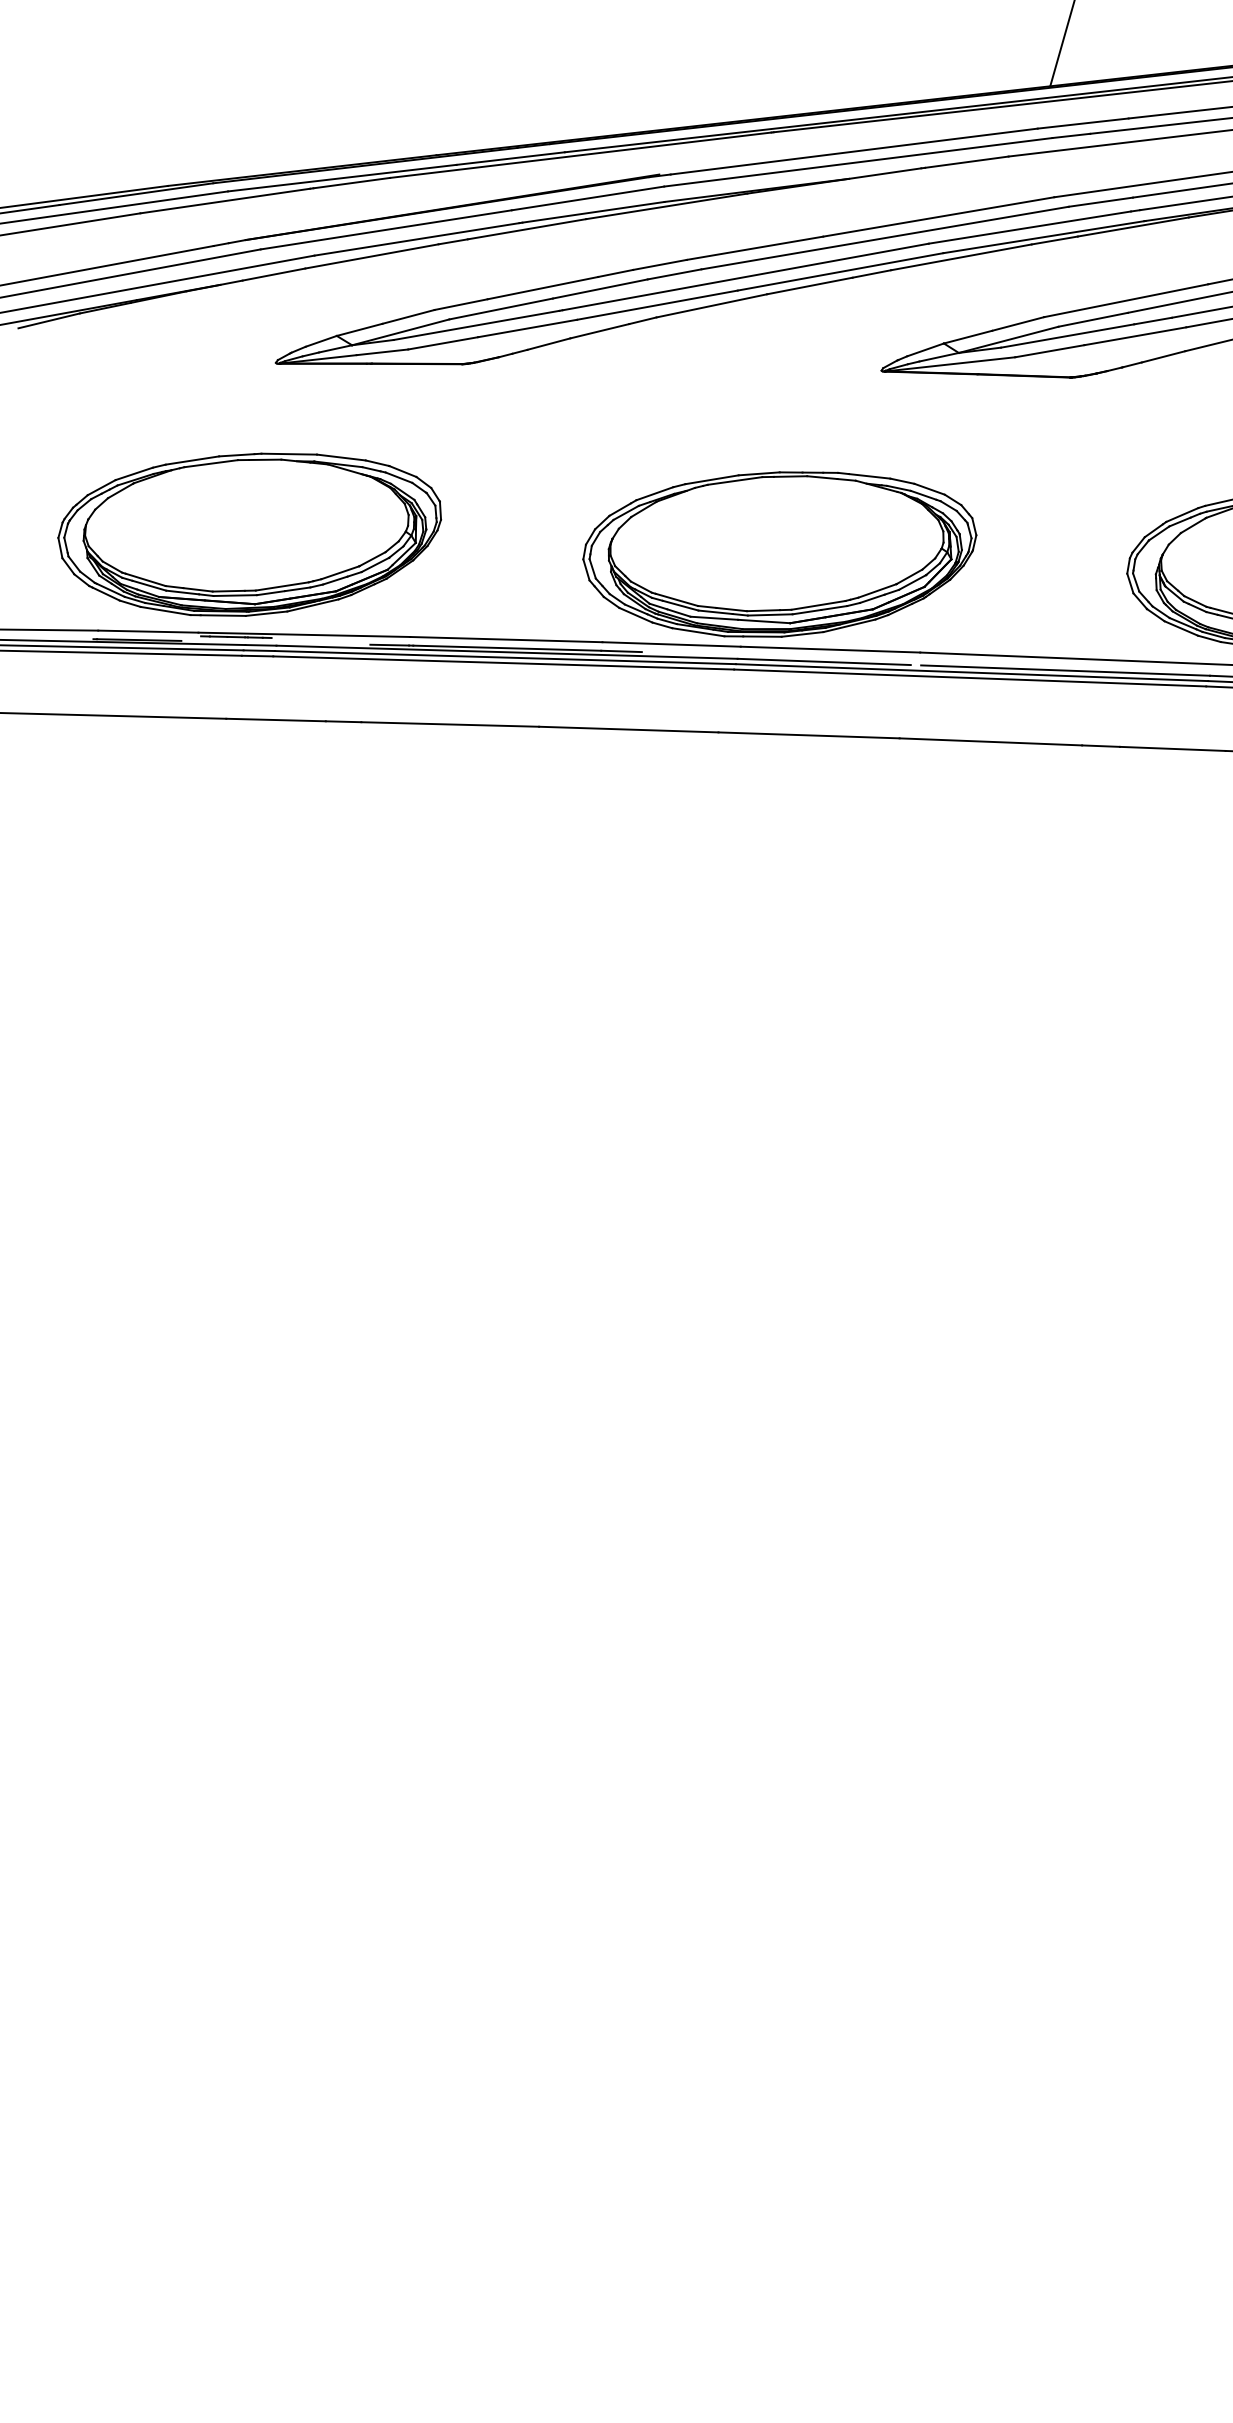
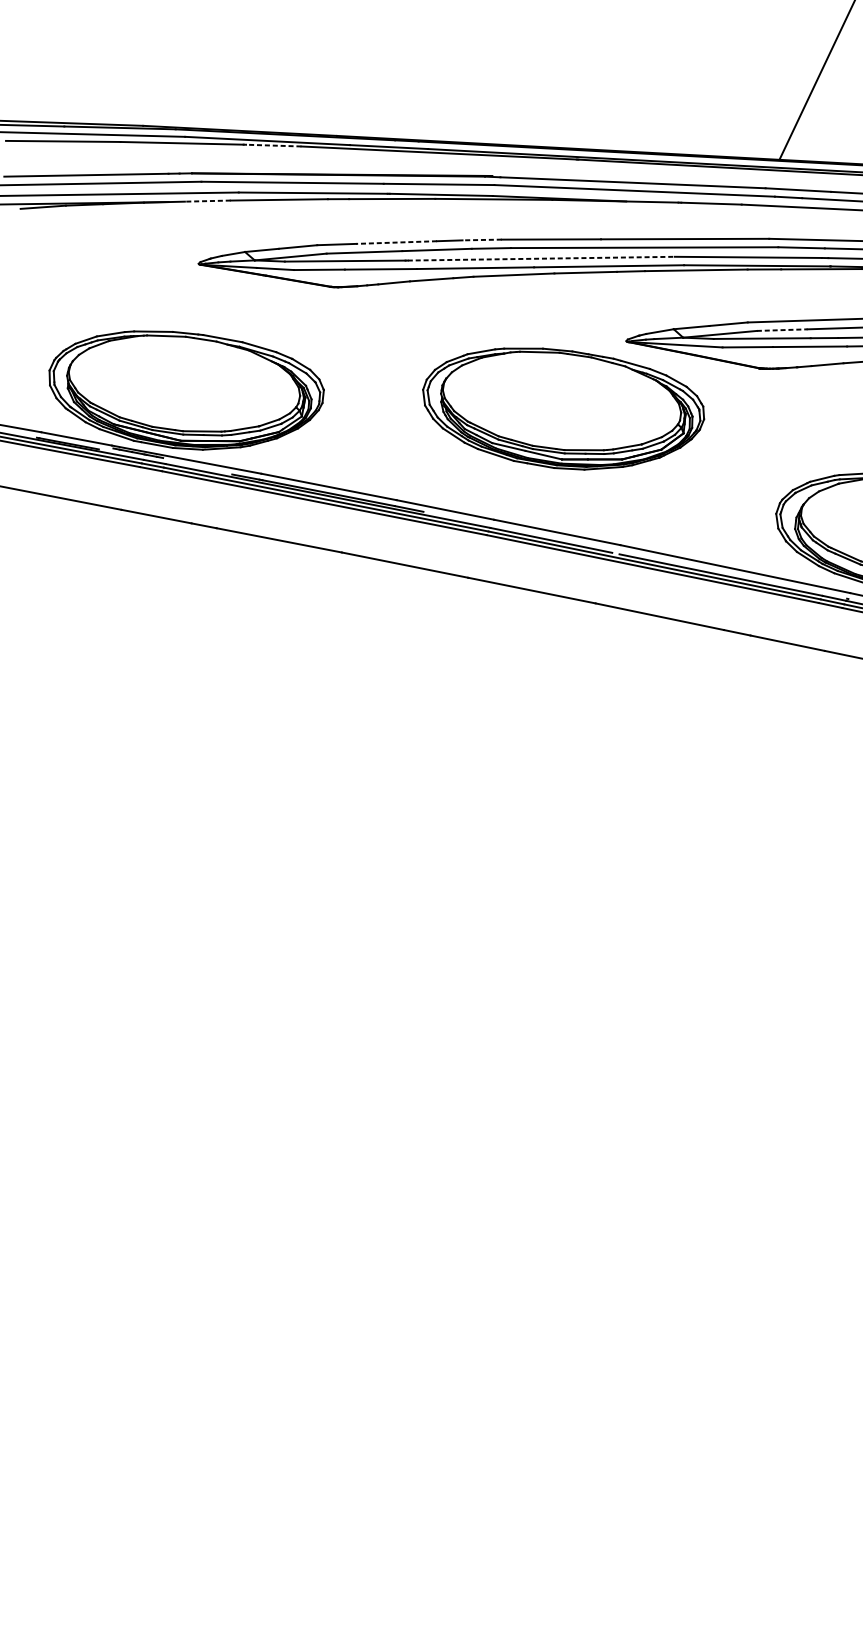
line: (351, 183) -> (273, 145), solid -> dashed
line: (659, 265) -> (481, 240), solid -> dashed
line: (273, 274) -> (207, 201), solid -> dashed
line: (746, 276) -> (541, 258), solid -> dashed
line: (542, 288) -> (396, 242), solid -> dashed
line: (1093, 319) -> (782, 329), solid -> dashed
part: (249, 534) -> (185, 390), moved
part: (779, 554) -> (562, 409), moved

